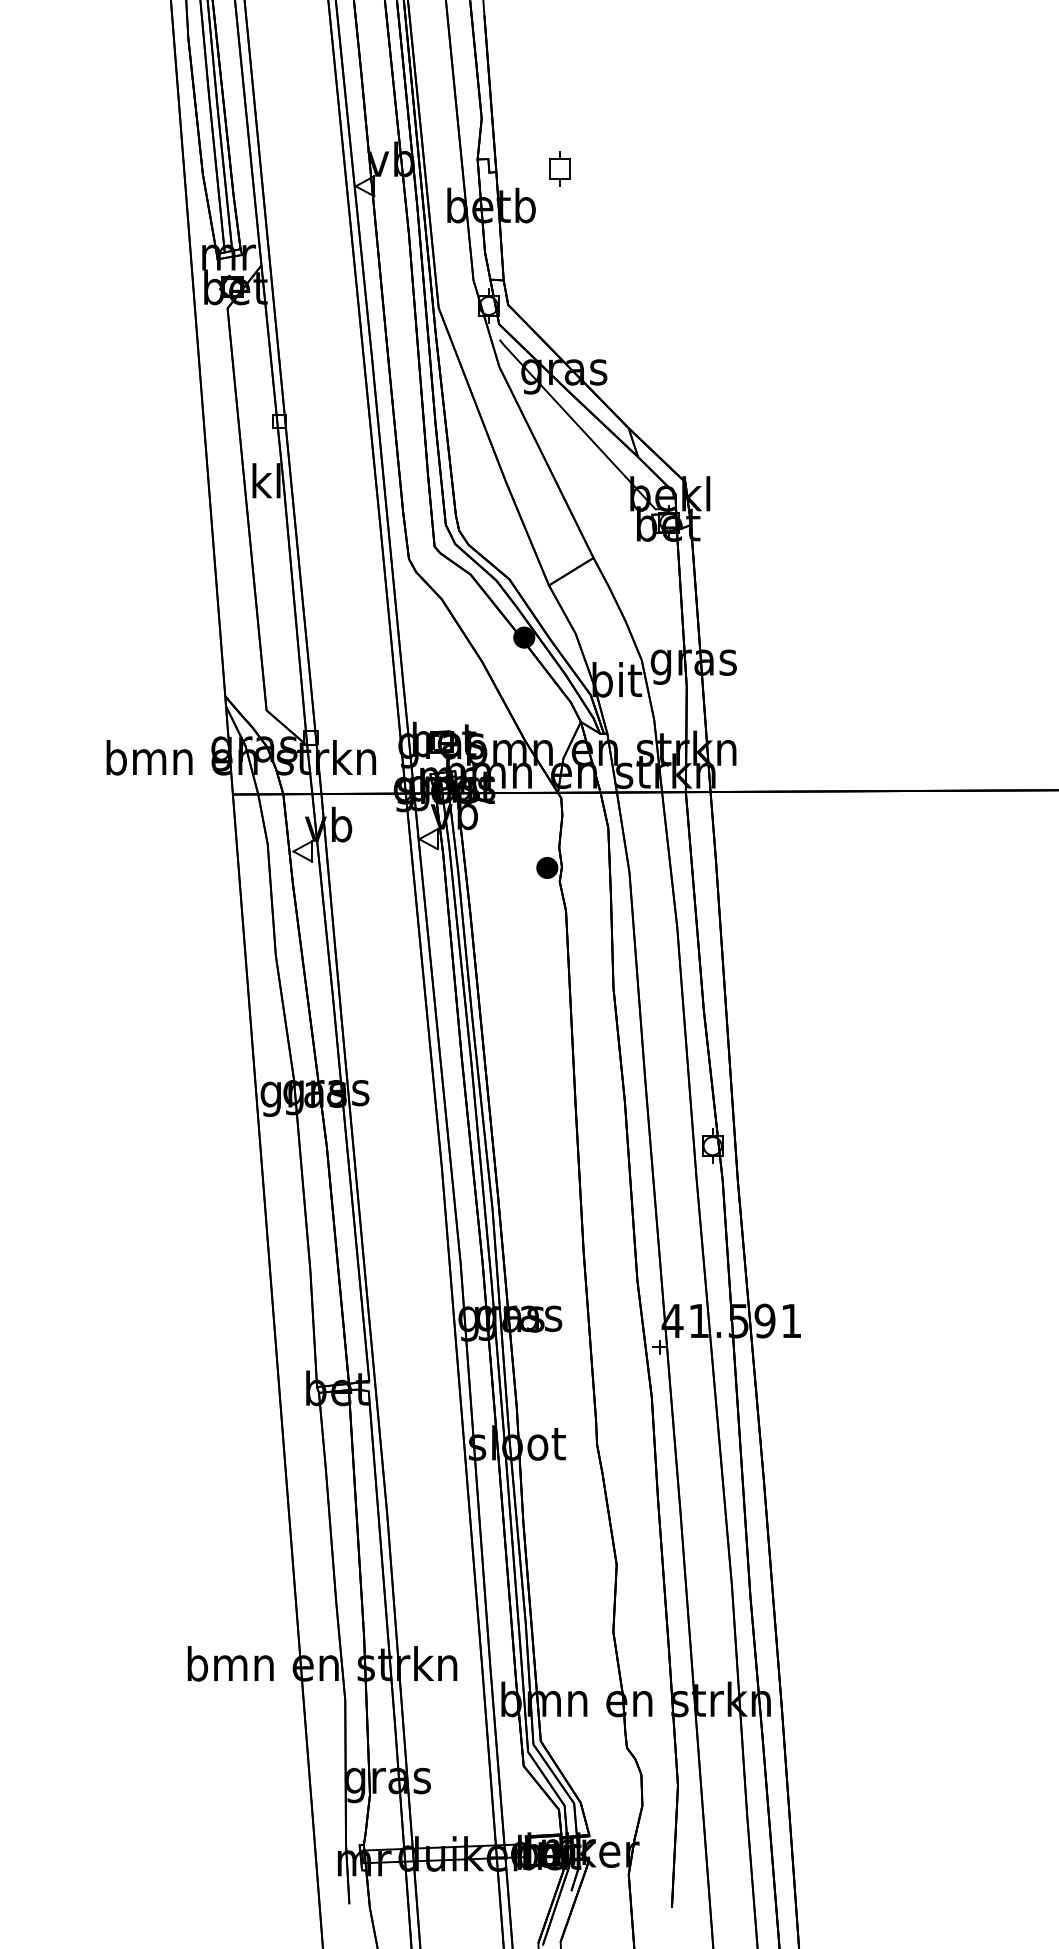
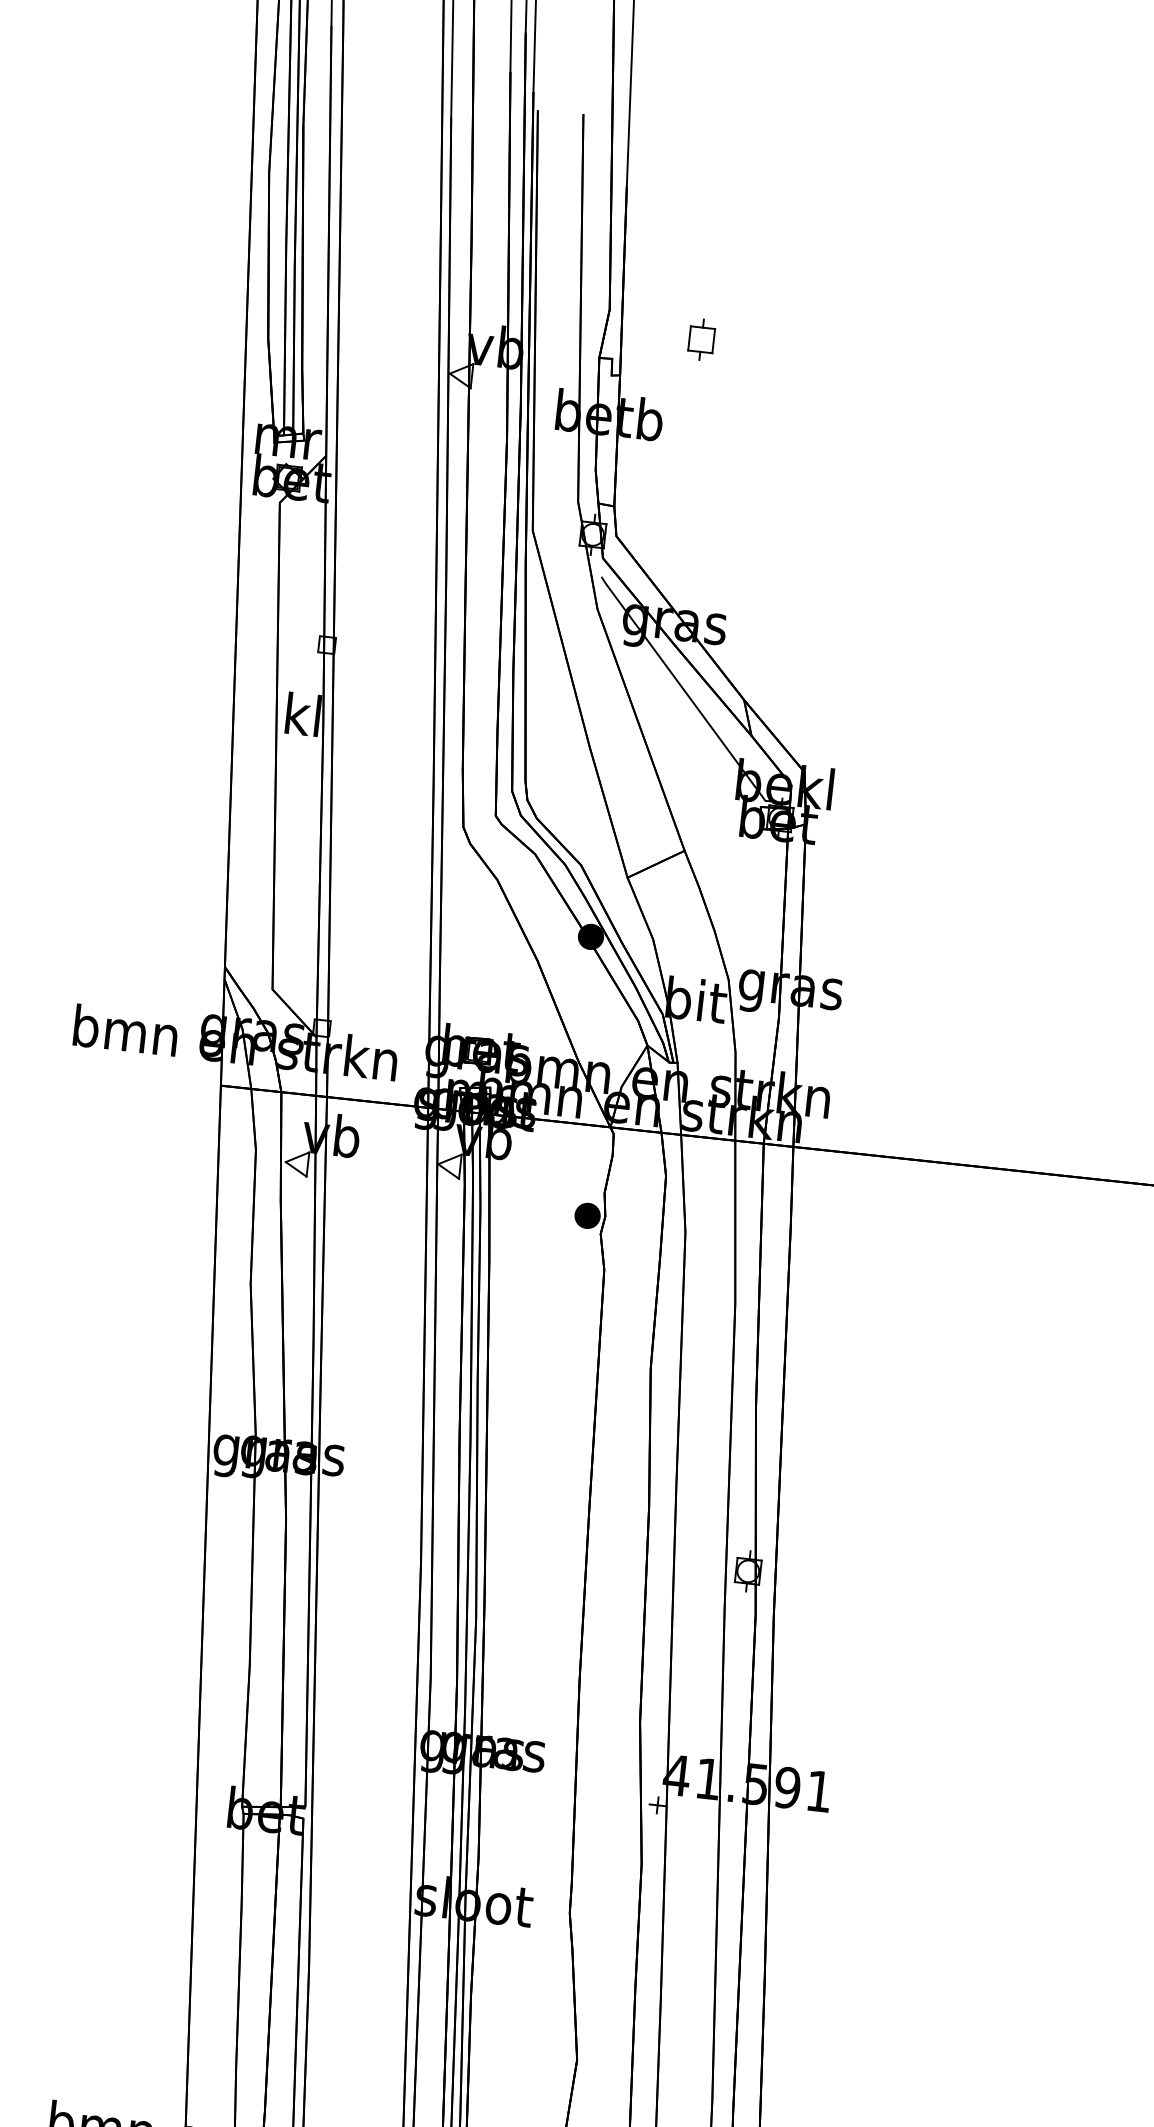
part: (559, 168) -> (700, 339), moved

